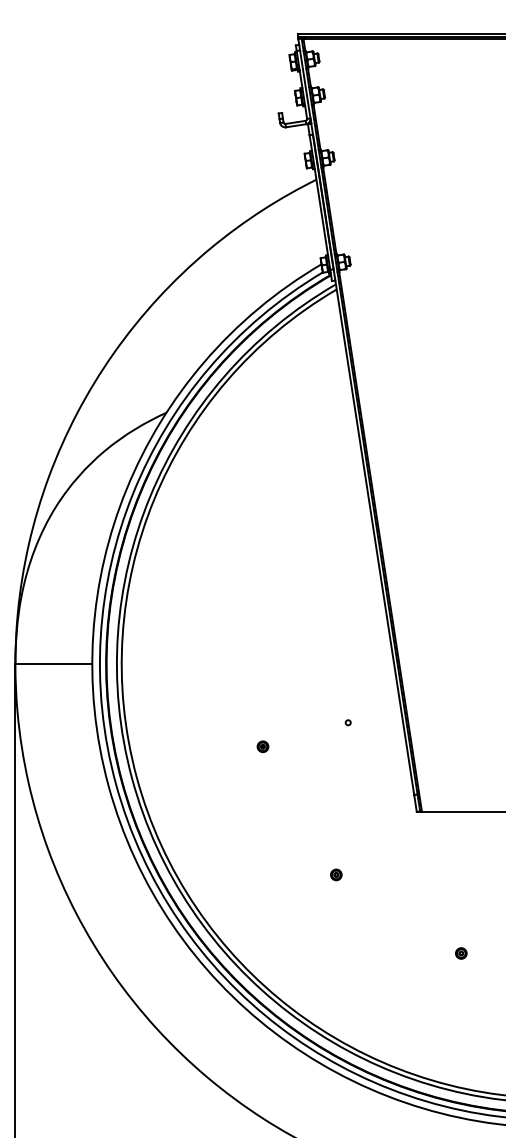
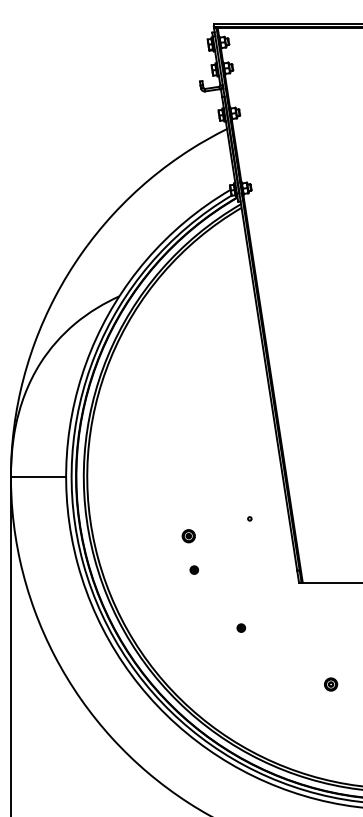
part: (262, 745) -> (188, 535), size x1.6
part: (269, 793) -> (193, 569), added
part: (460, 953) -> (330, 684), size x1.6

